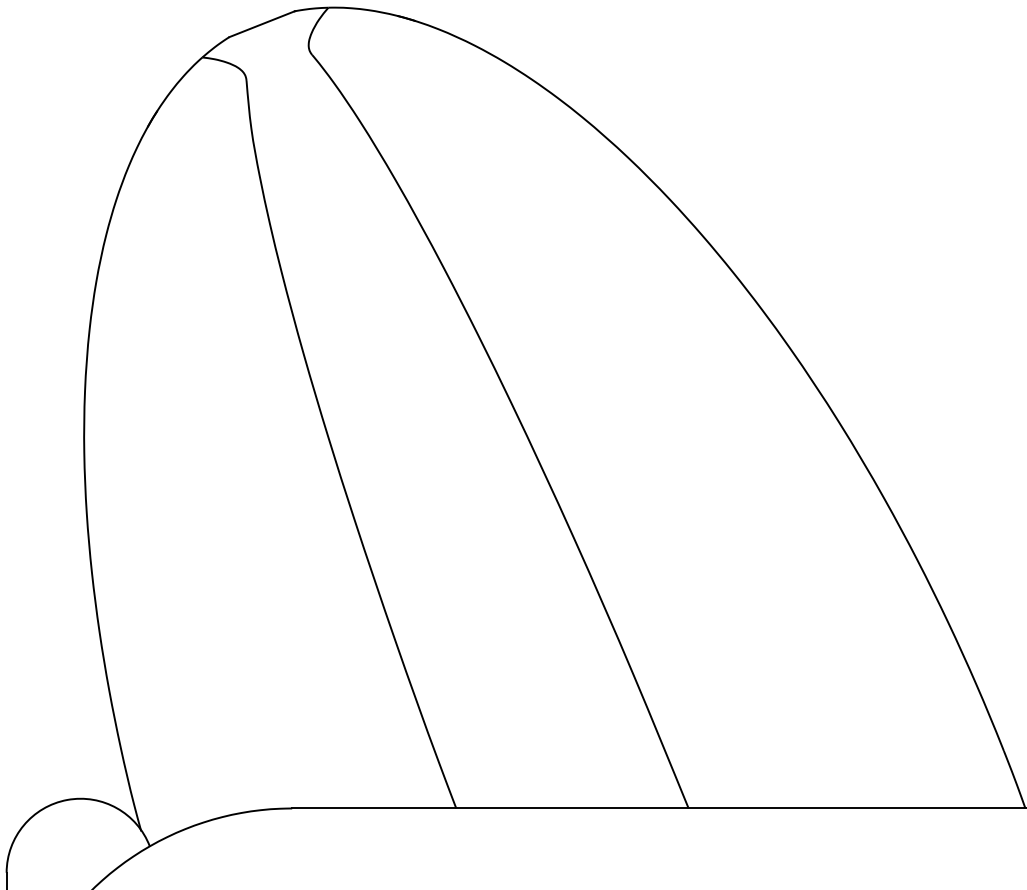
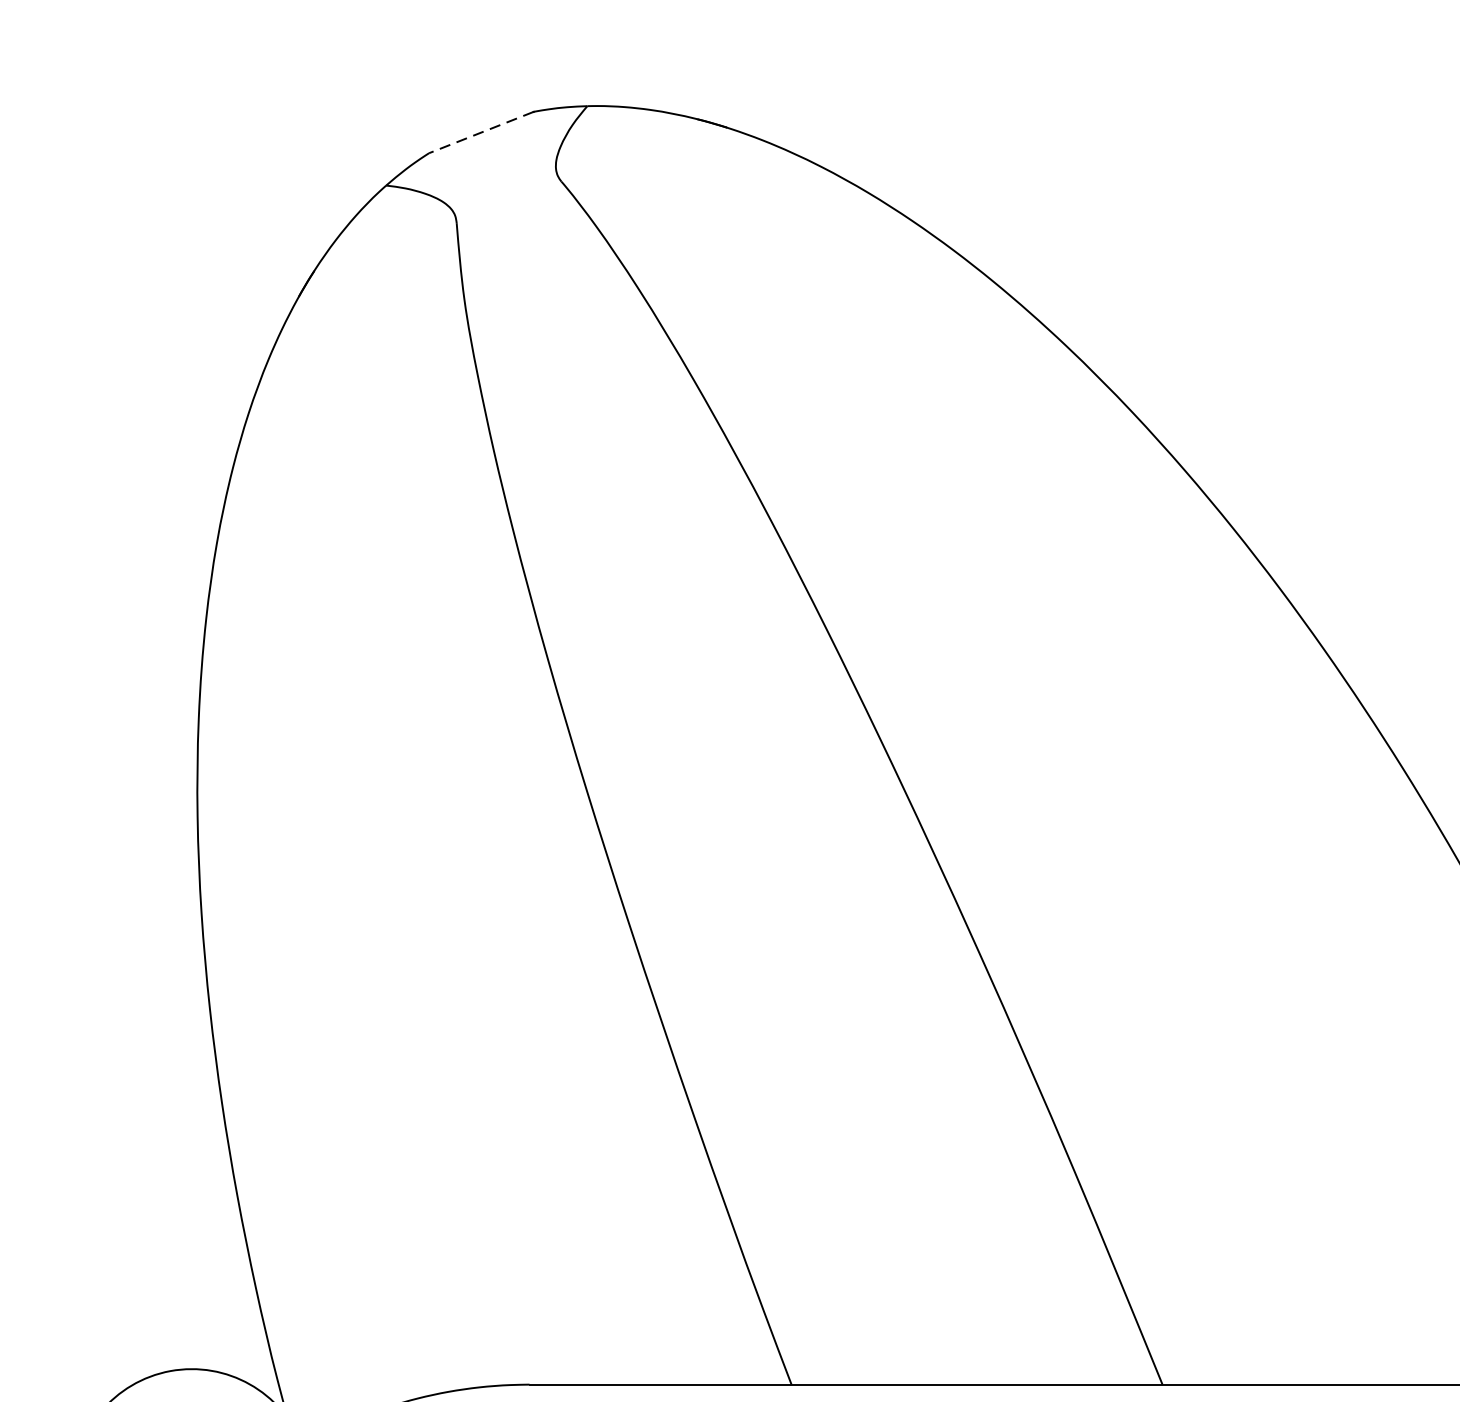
line: (261, 24) -> (480, 132), solid -> dashed

